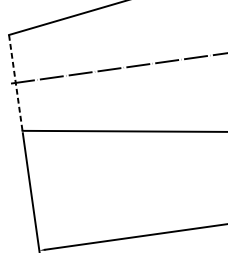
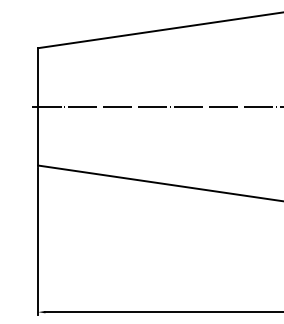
line: (16, 82) -> (38, 106), dashed -> solid

